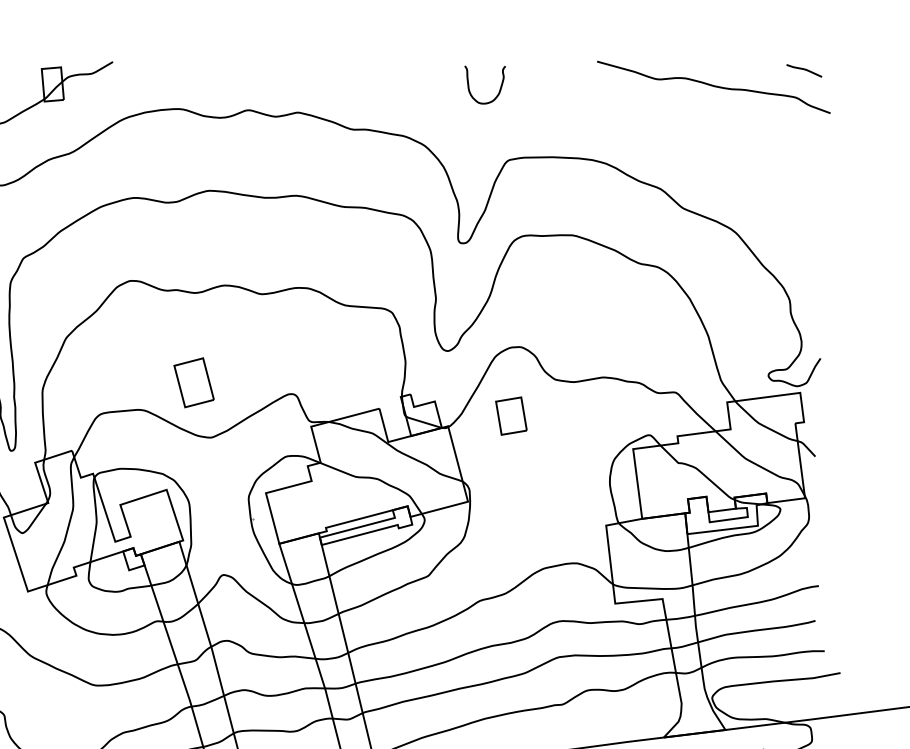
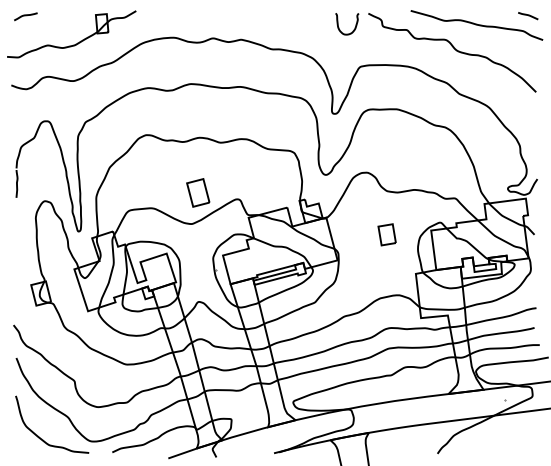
curve: (674, 129) -> (454, 49), added
part: (194, 382) -> (198, 192), moved
part: (510, 415) -> (386, 234), moved

